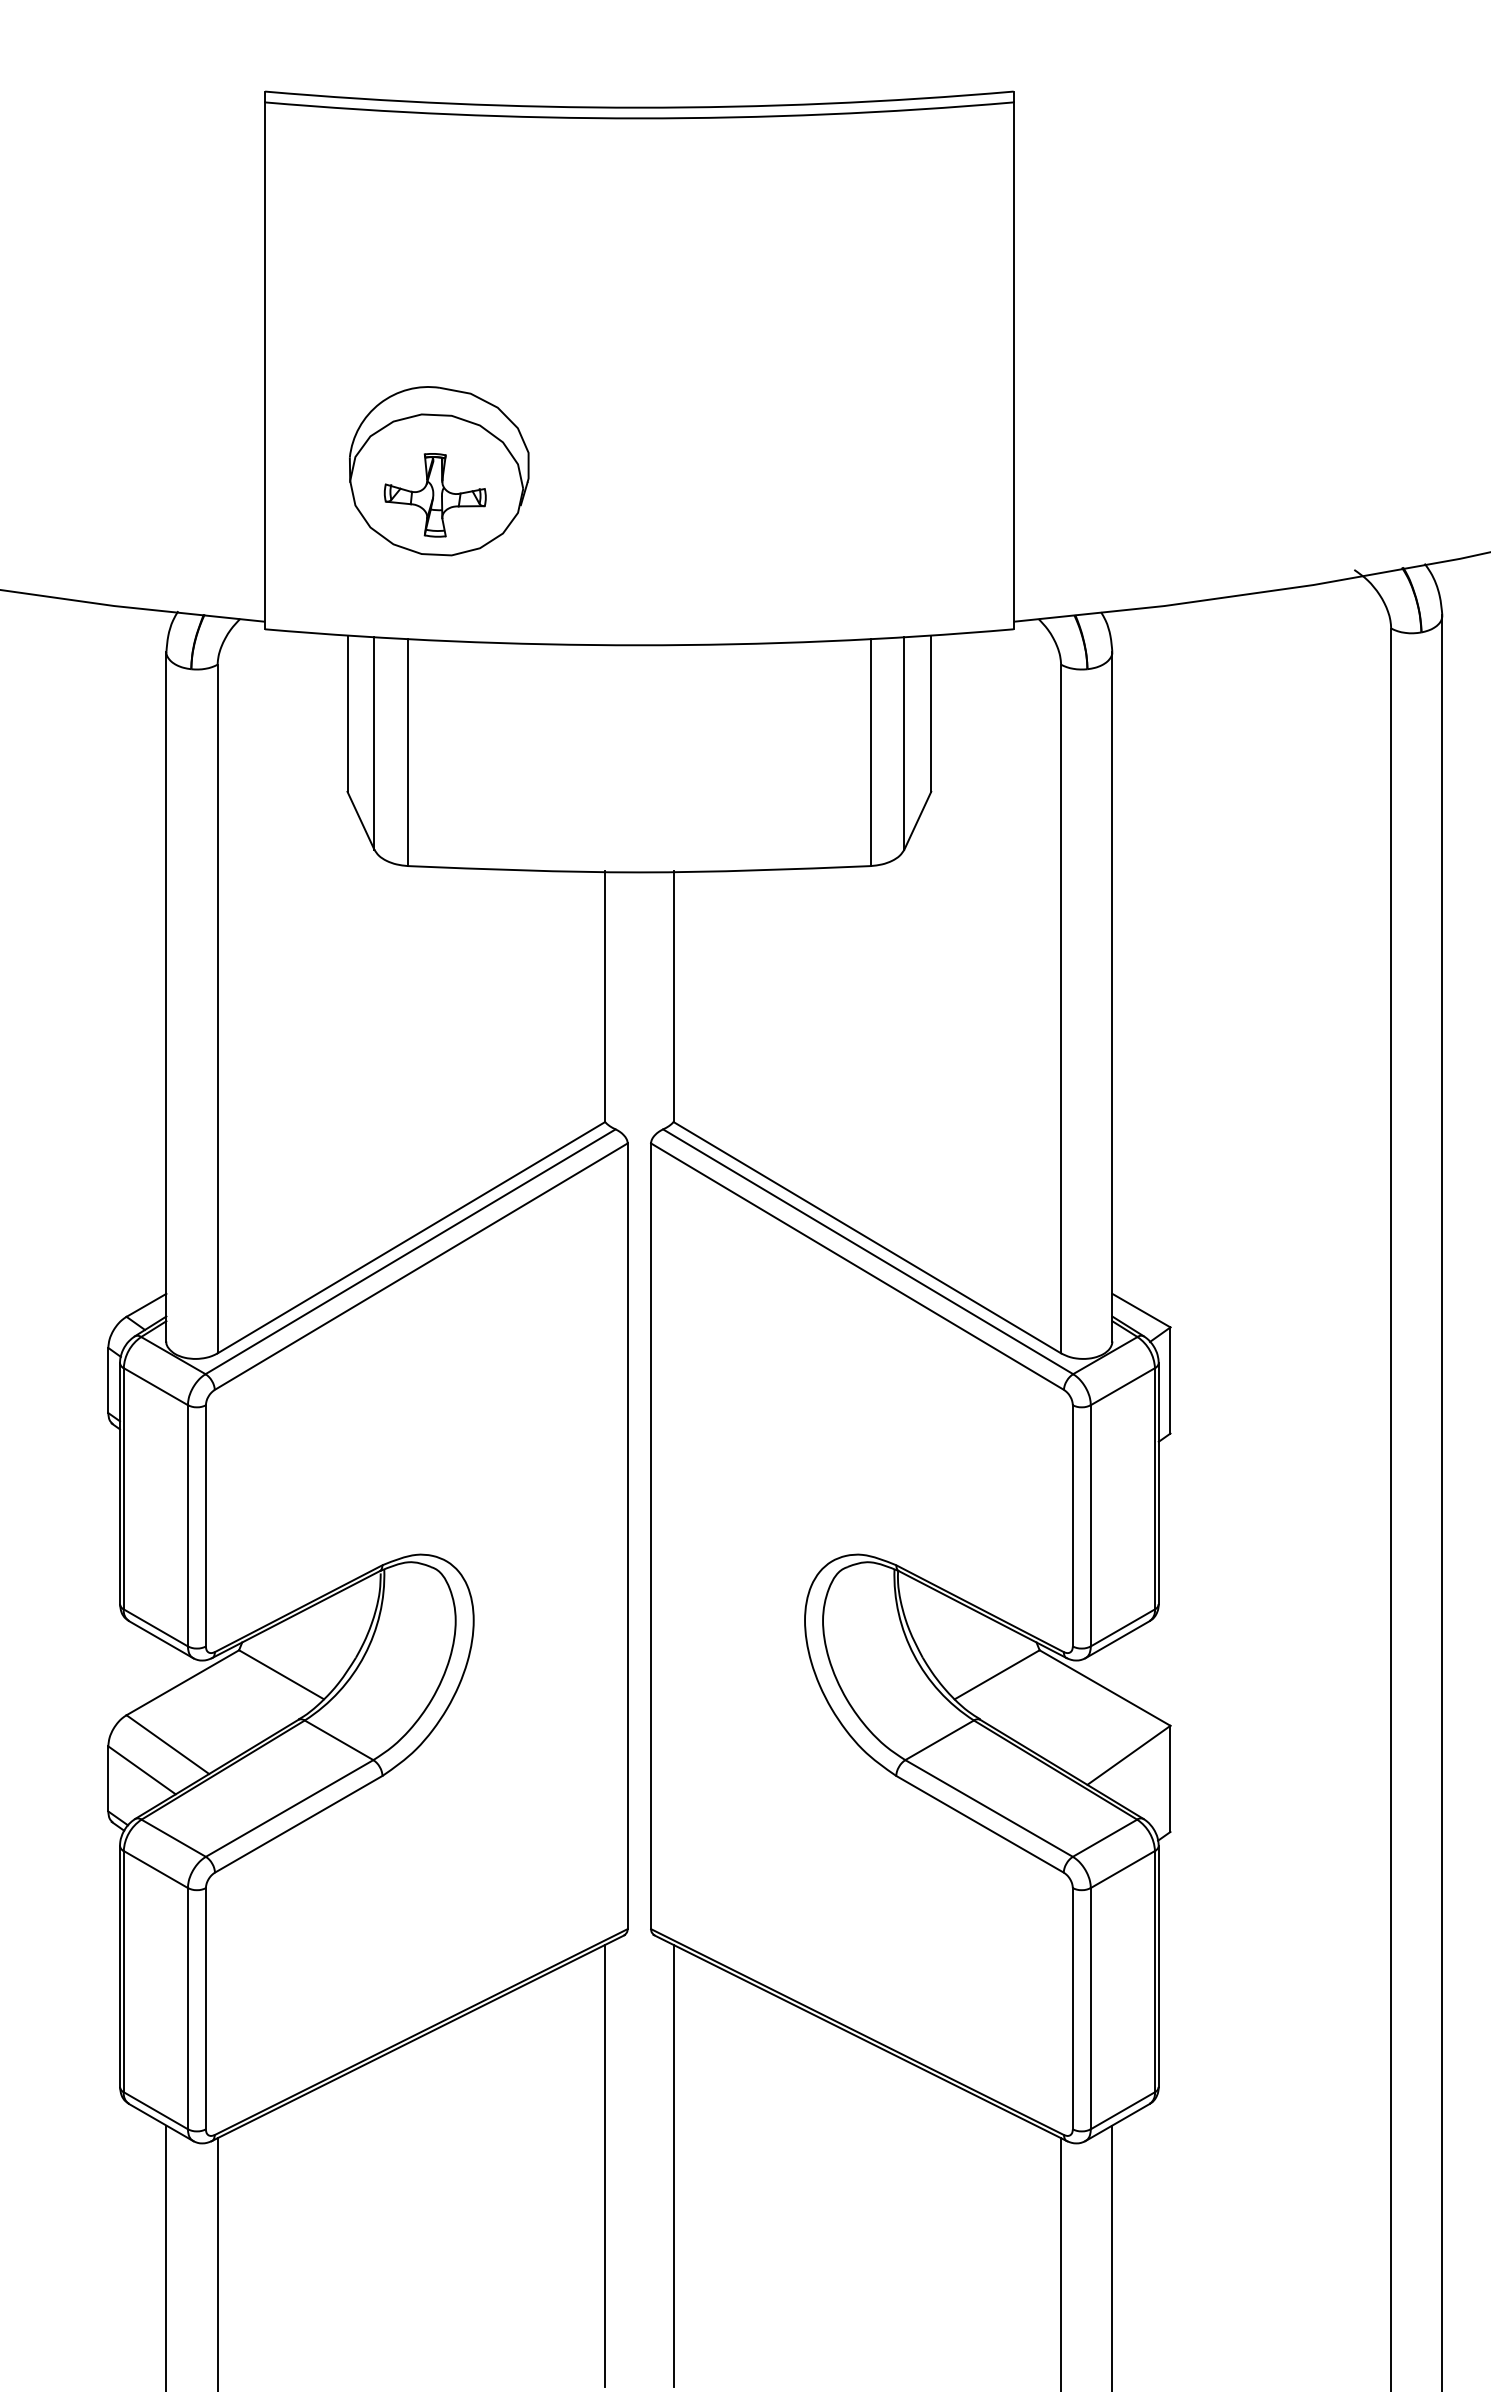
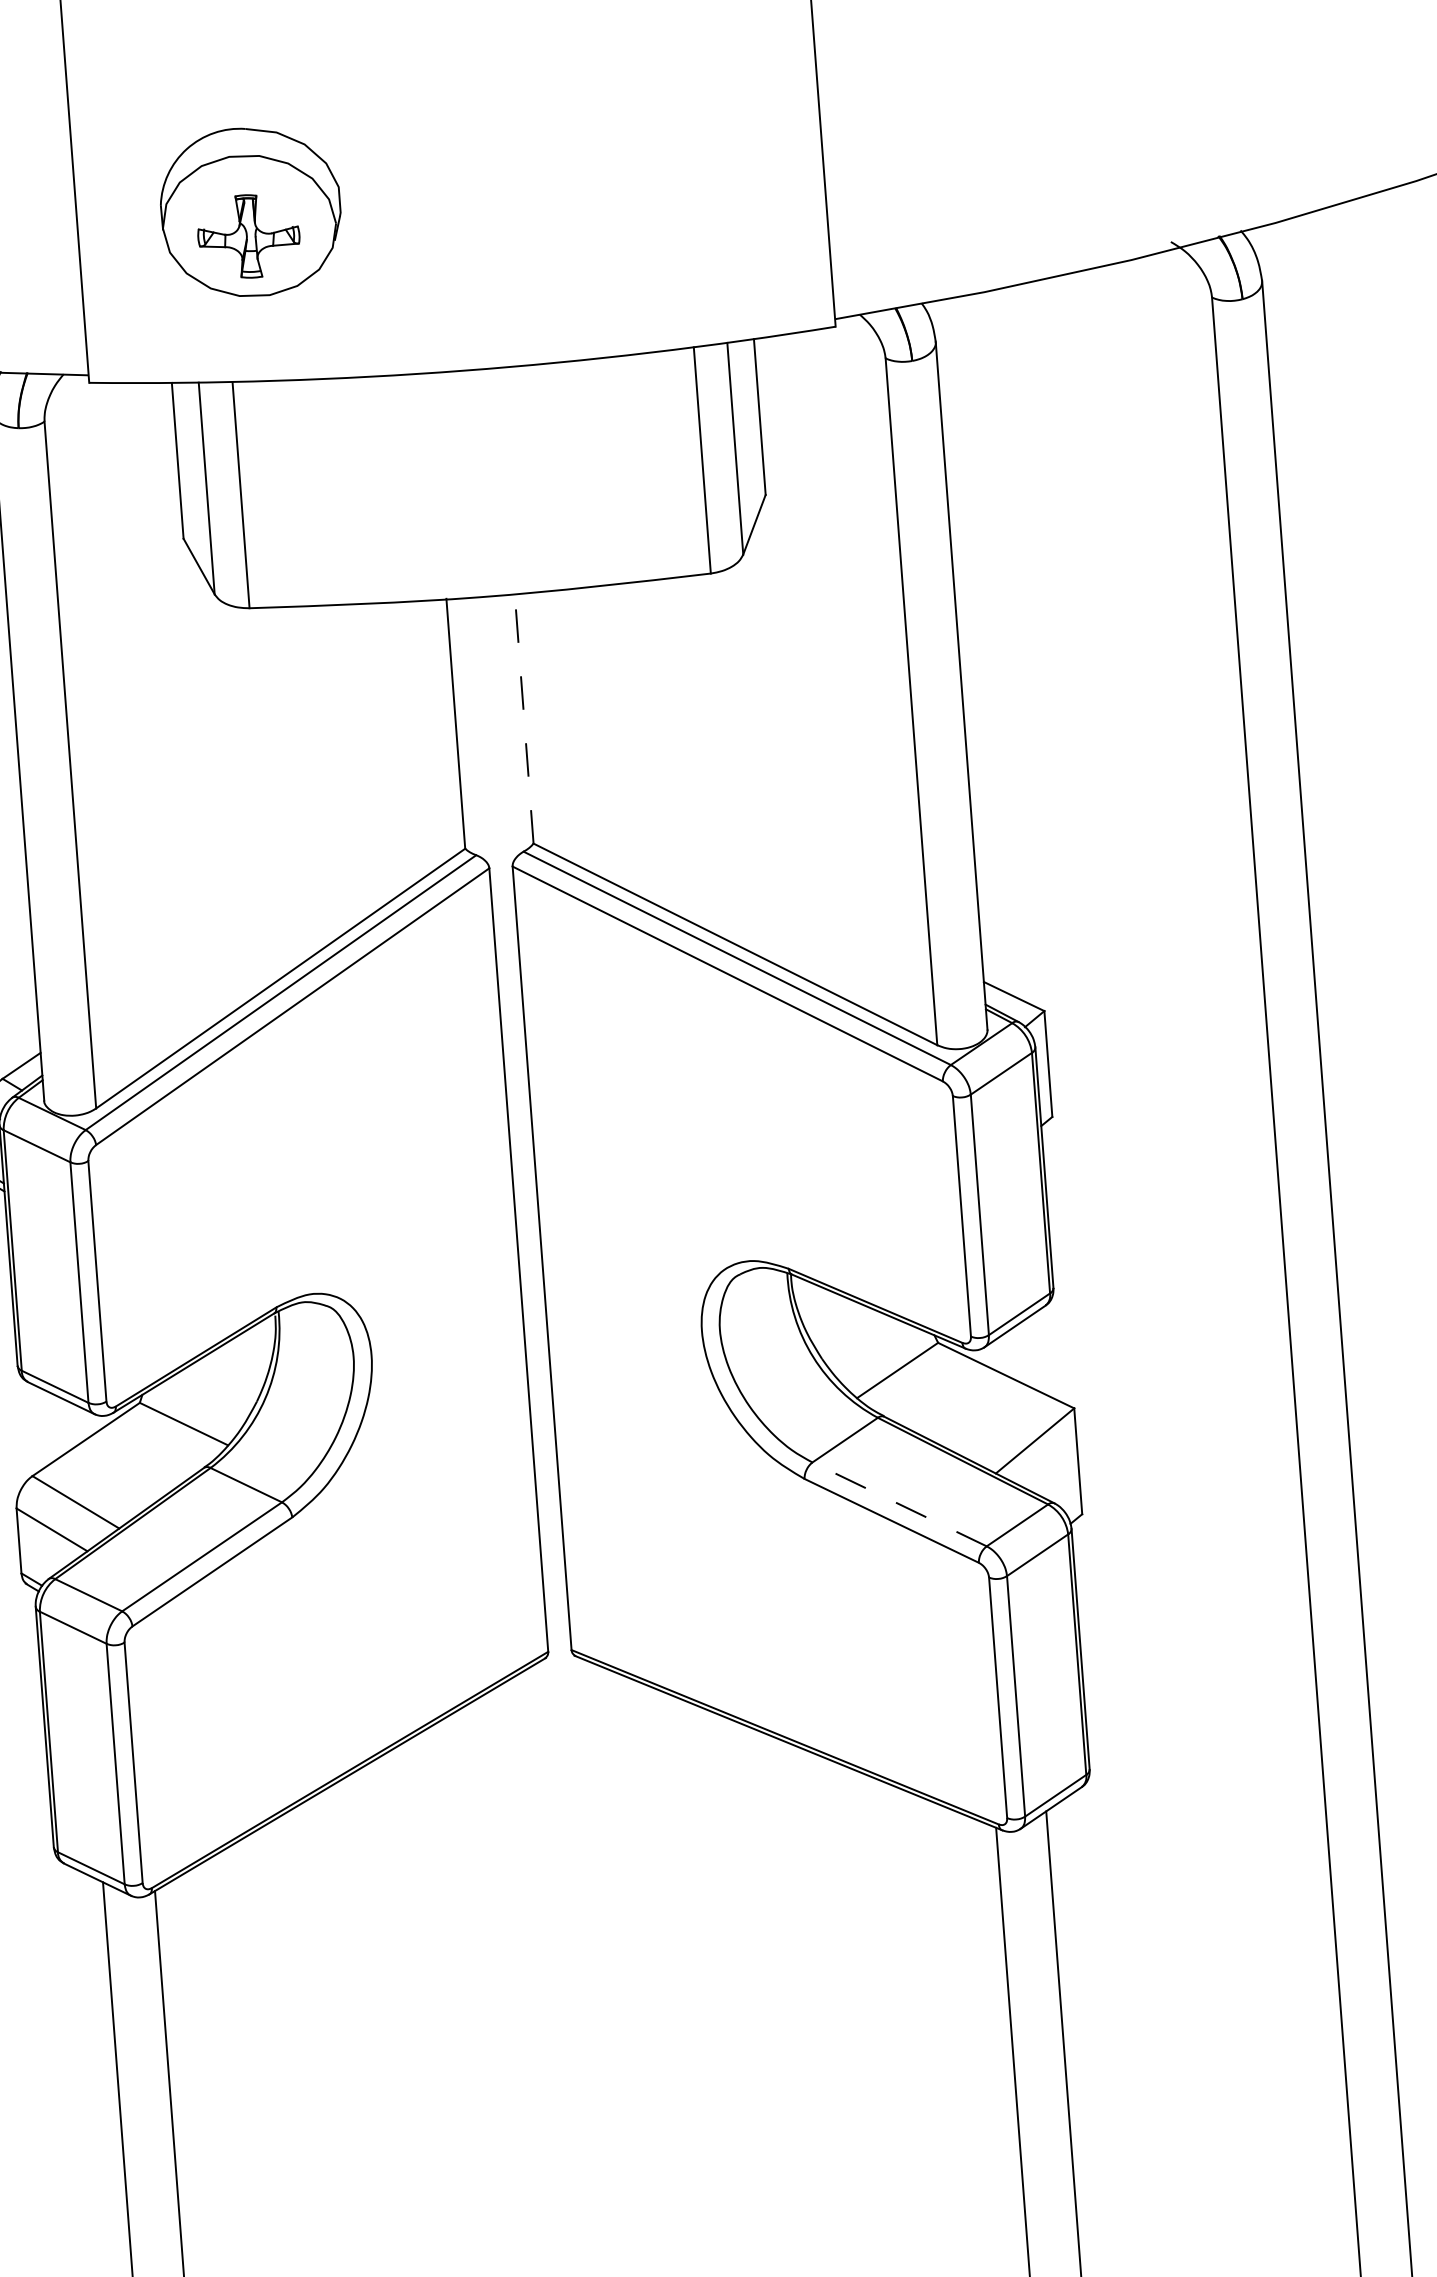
line: (673, 996) -> (524, 718), solid -> dashed
line: (989, 1808) -> (899, 1504), solid -> dashed
line: (605, 2165) -> (543, 1889), removed
line: (673, 2165) -> (611, 1884), removed

